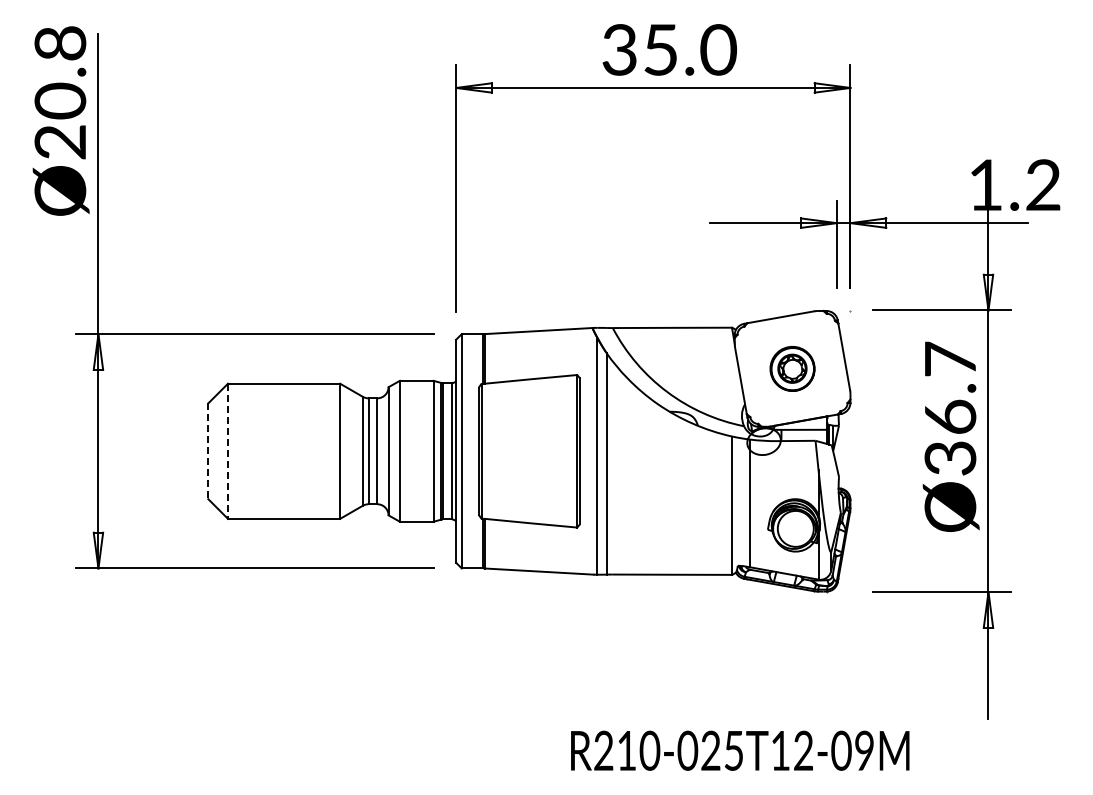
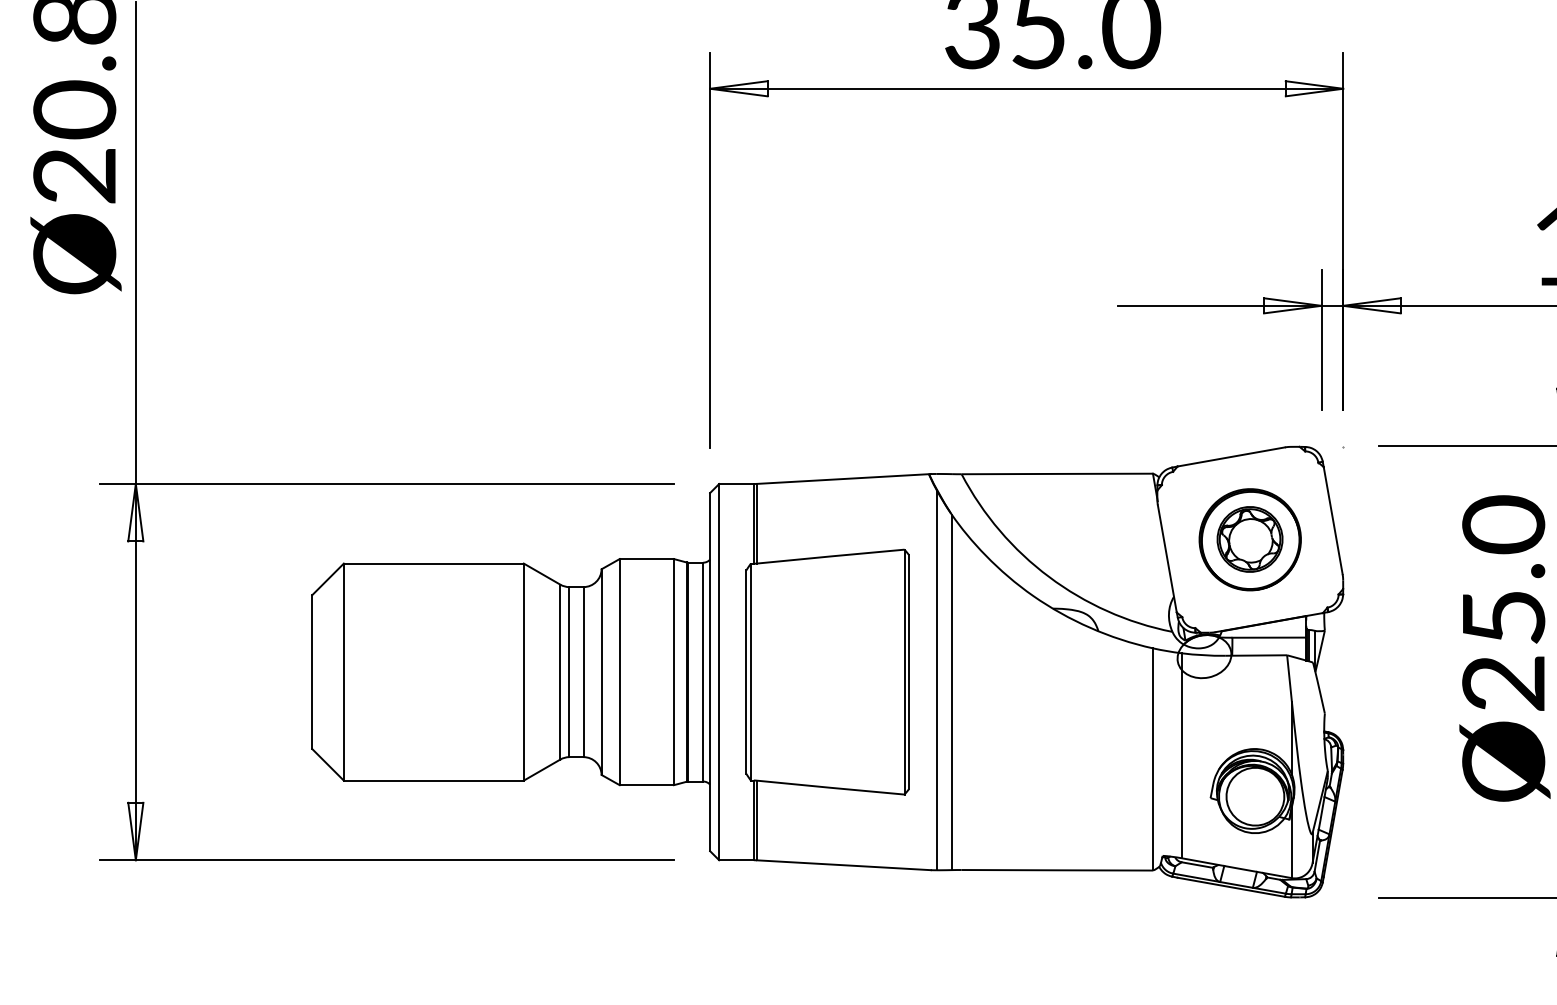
part: (792, 368) -> (1250, 539), size x1.43
text: (950, 408) -> (1503, 603), Ø36.7 -> Ø25.0
line: (208, 451) -> (312, 672), dashed -> solid
line: (228, 451) -> (344, 672), dashed -> solid

